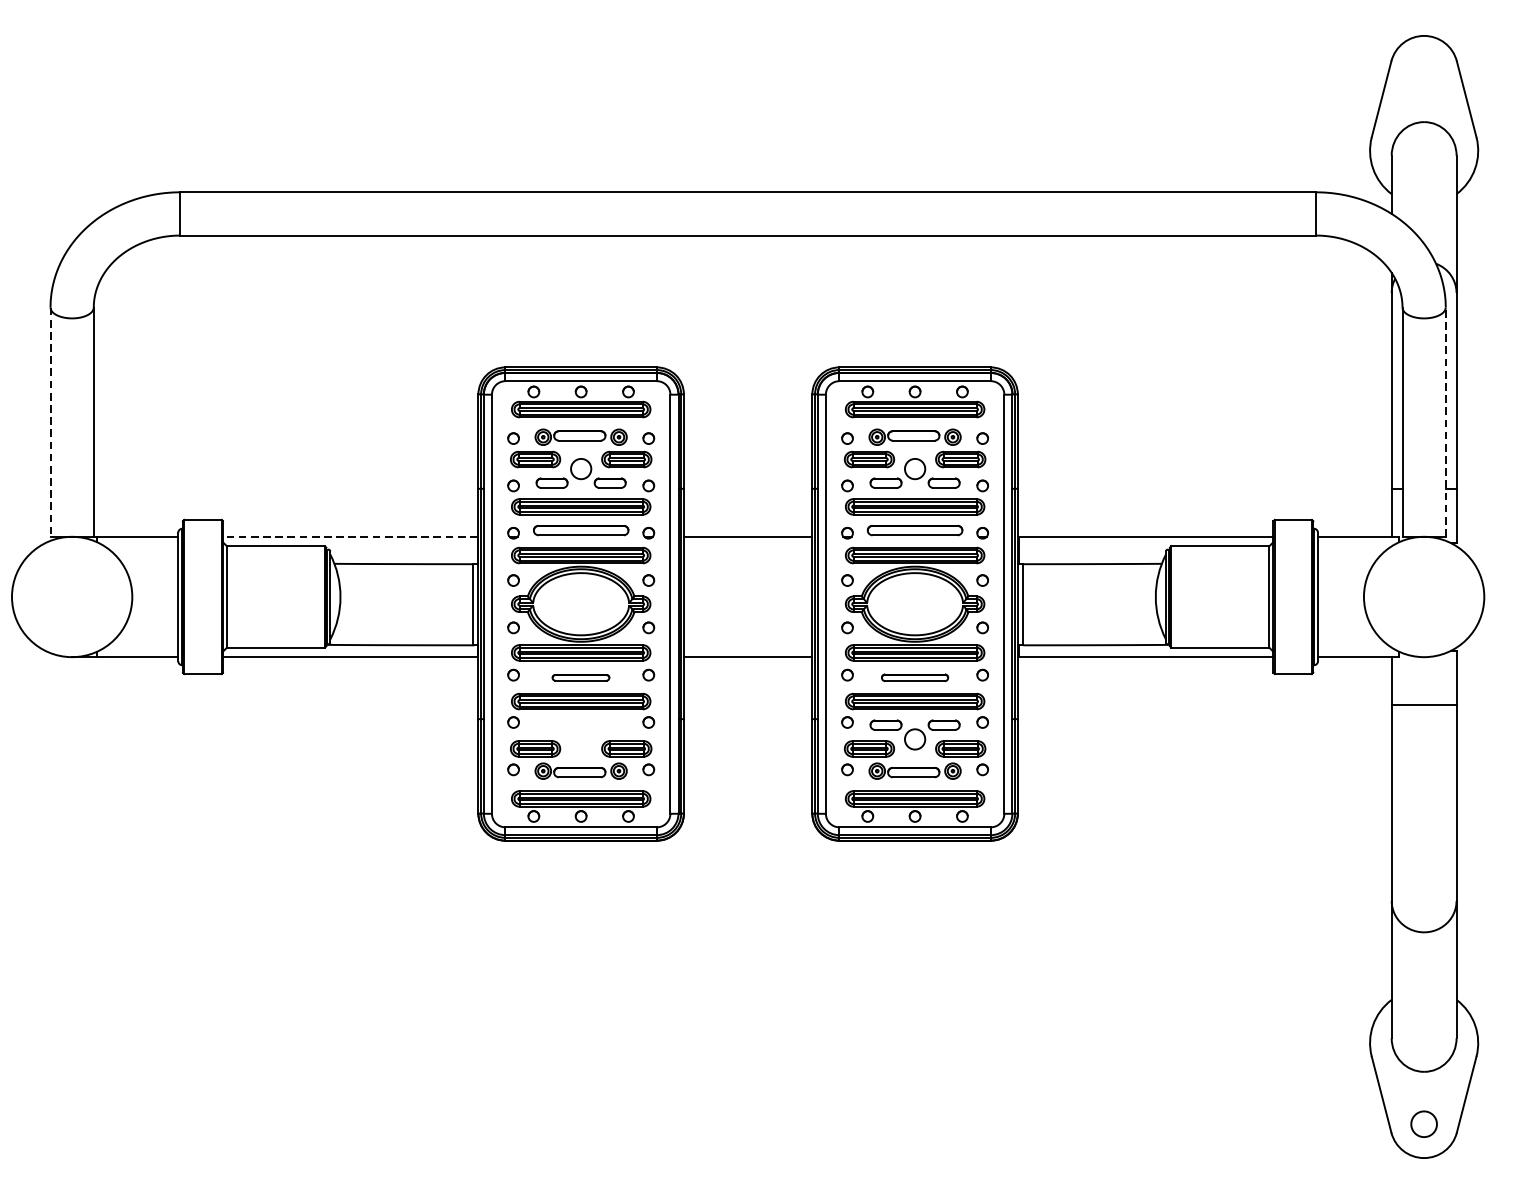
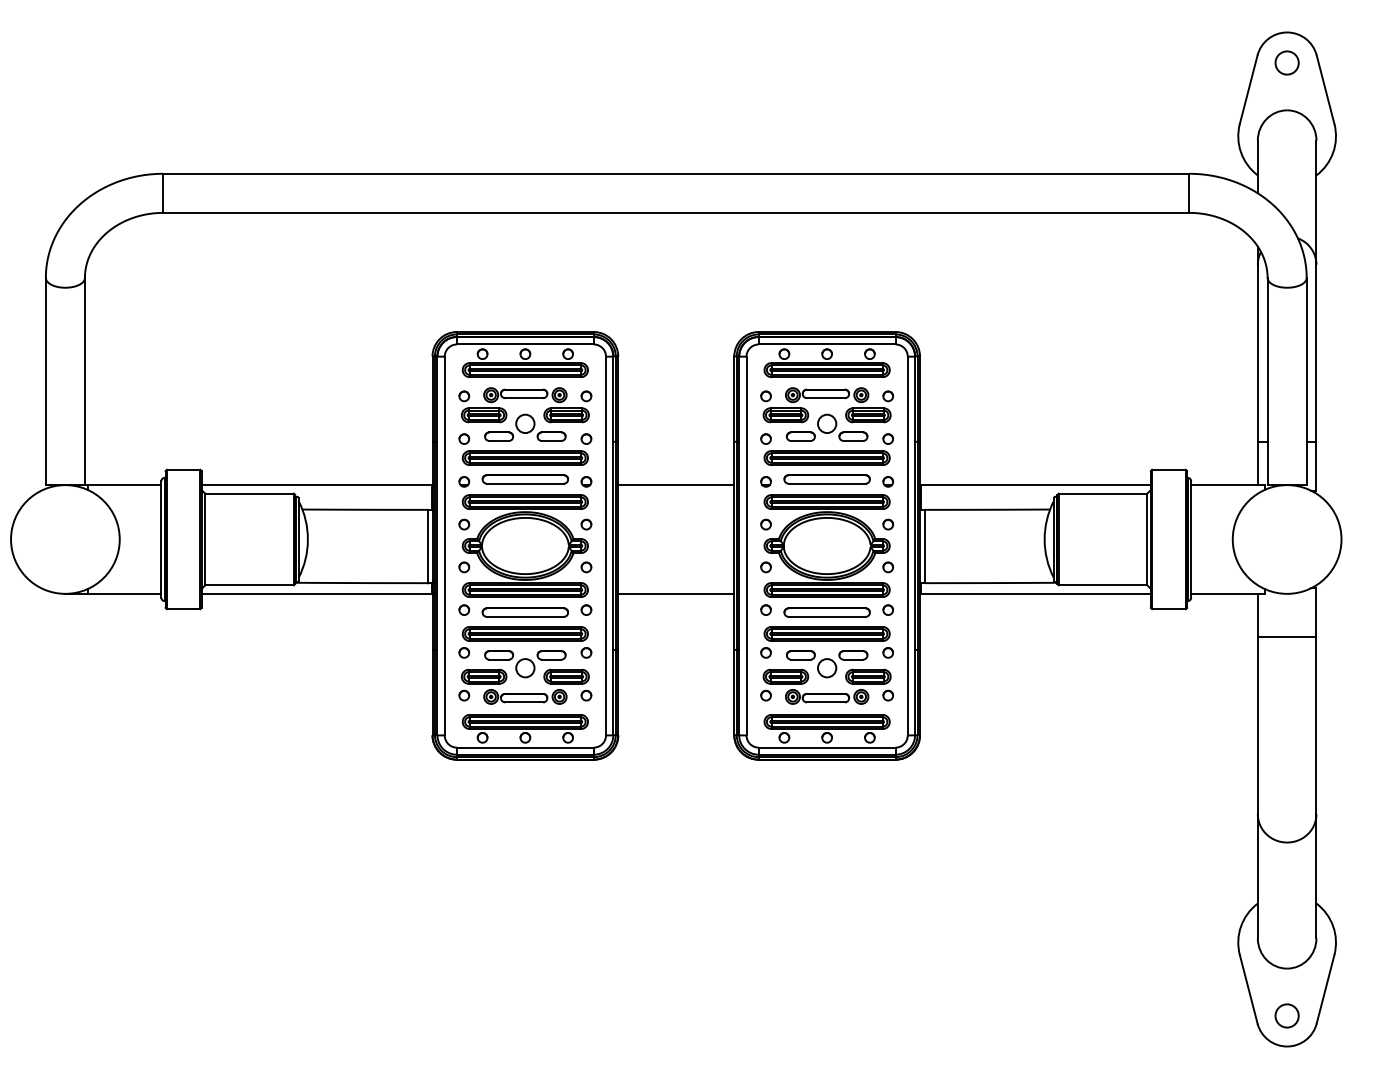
circle: (1423, 69) -> (1286, 62), added
line: (50, 422) -> (45, 381), dashed -> solid
line: (1445, 422) -> (1306, 381), dashed -> solid
line: (350, 537) -> (316, 485), dashed -> solid
part: (580, 677) -> (524, 612), size x1.67
part: (914, 677) -> (826, 612), size x1.43
part: (581, 735) -> (525, 664), added

